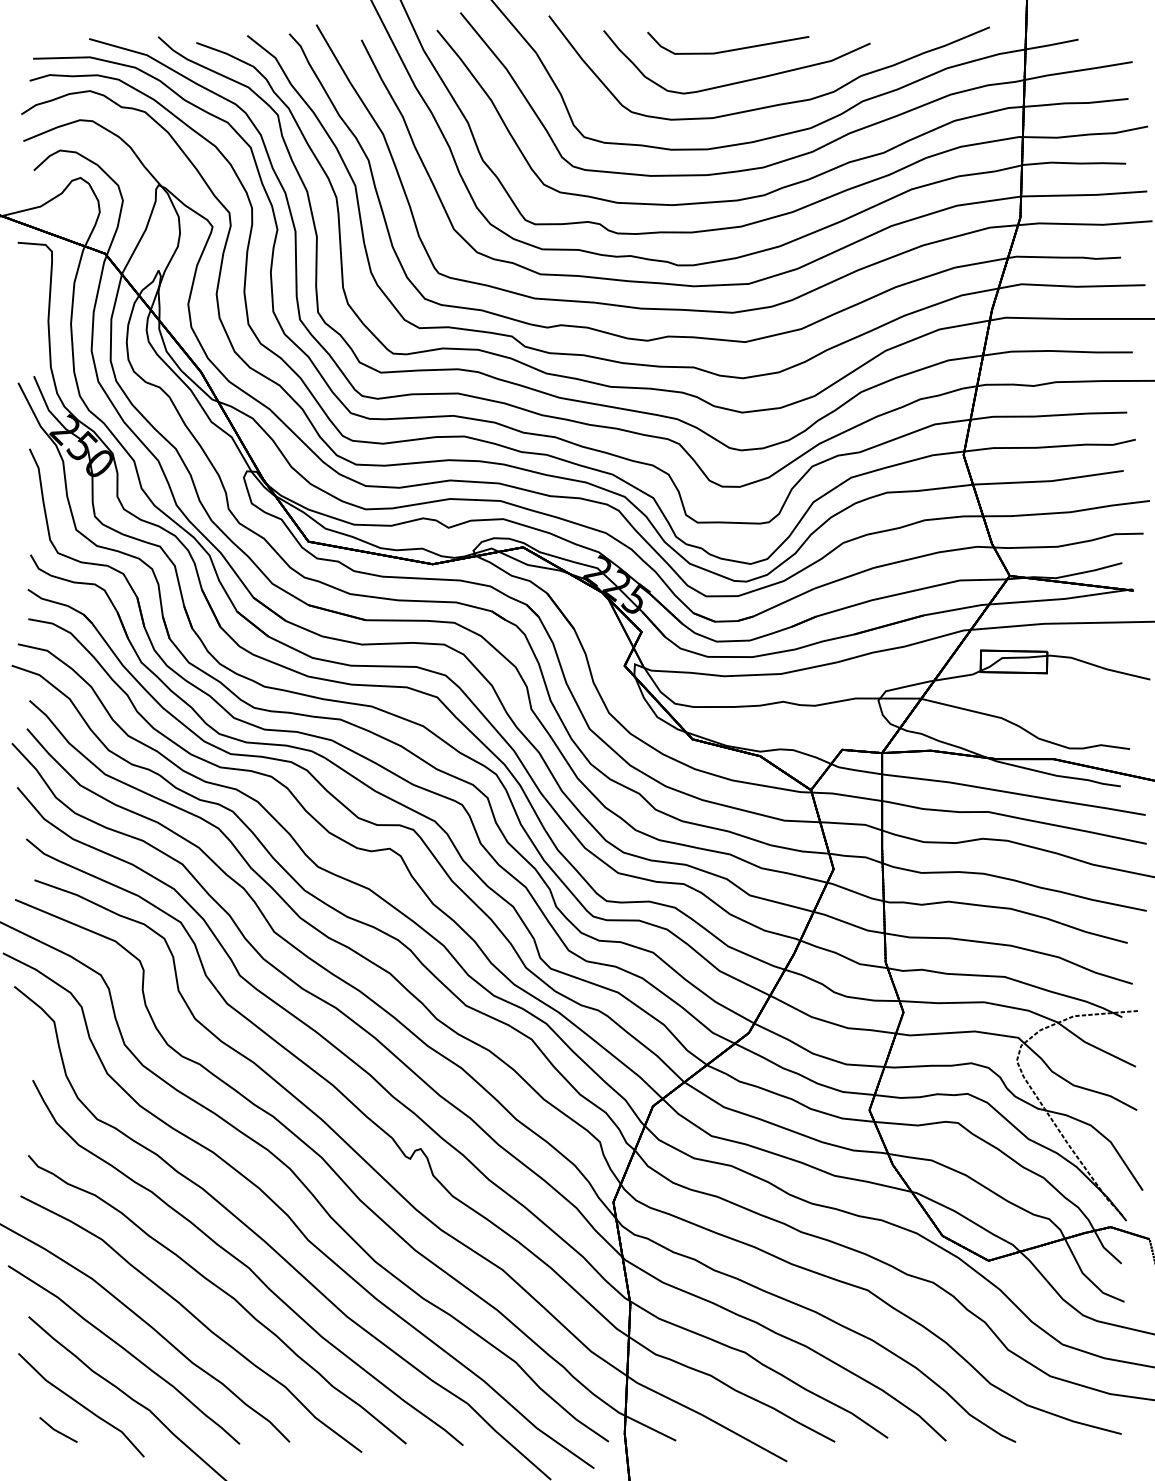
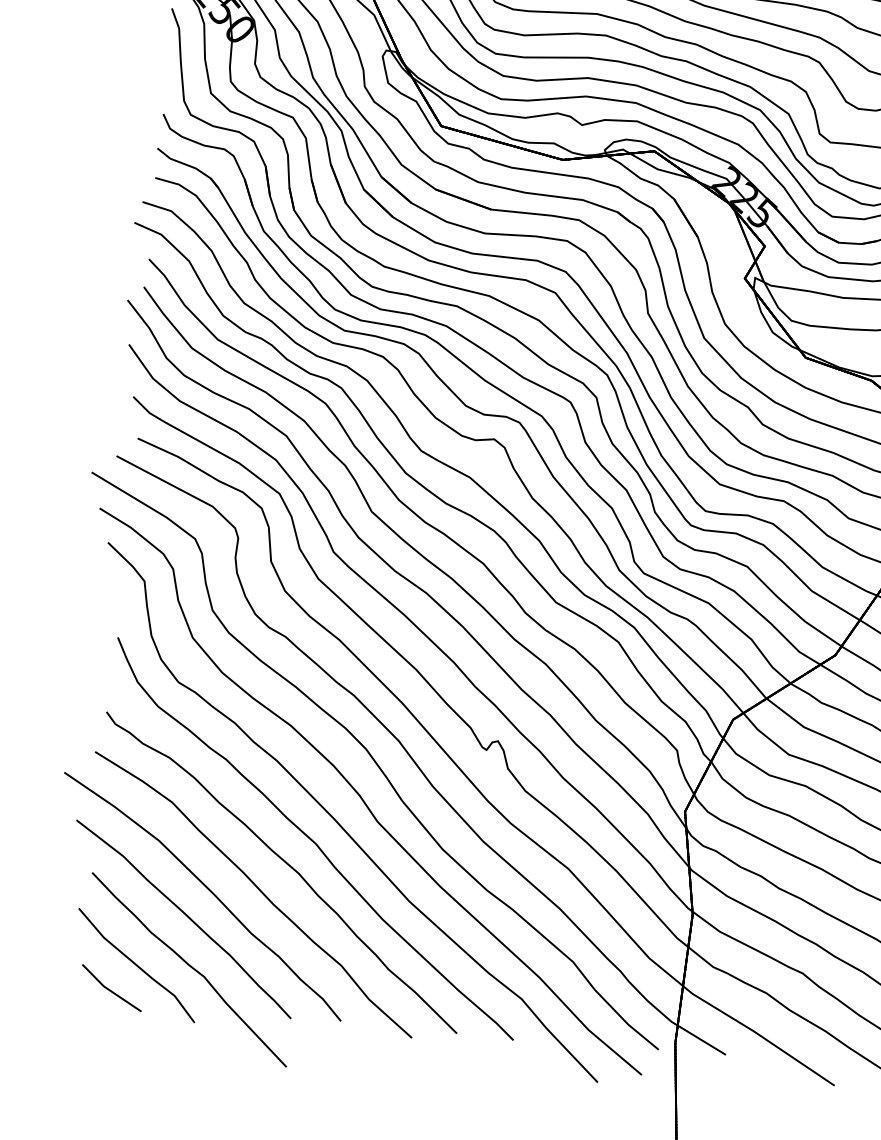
part: (58, 1429) -> (111, 987), size x1.67

